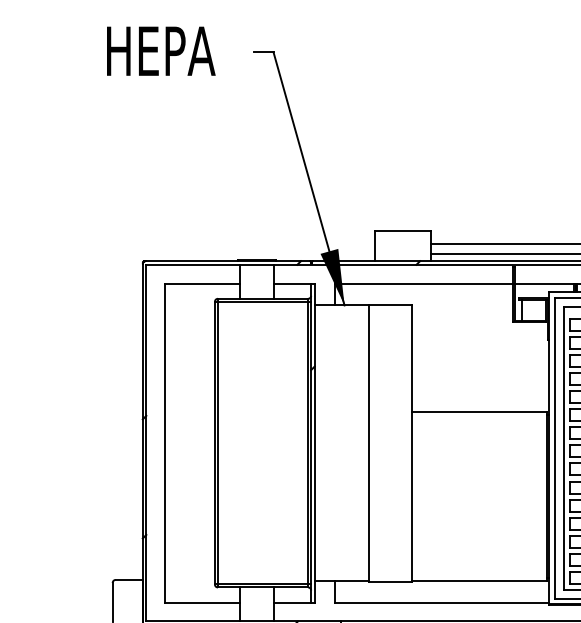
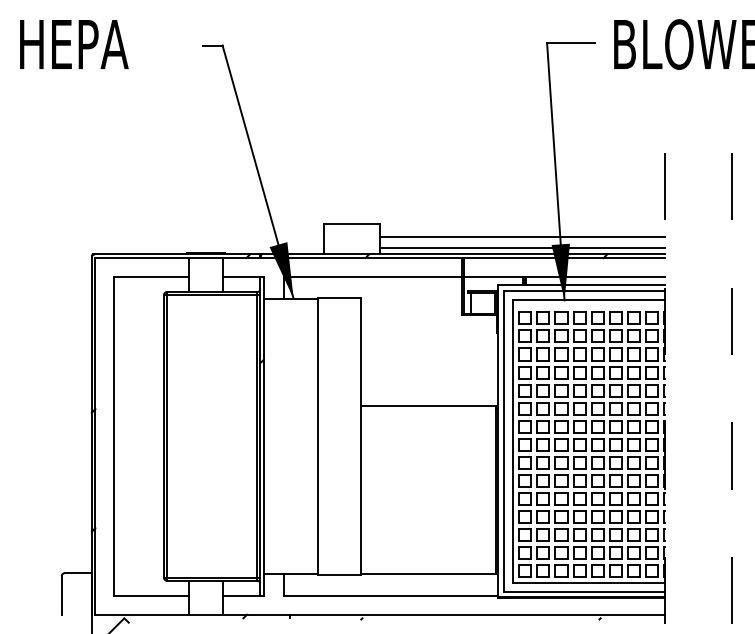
text: (161, 51) -> (74, 44), moved

